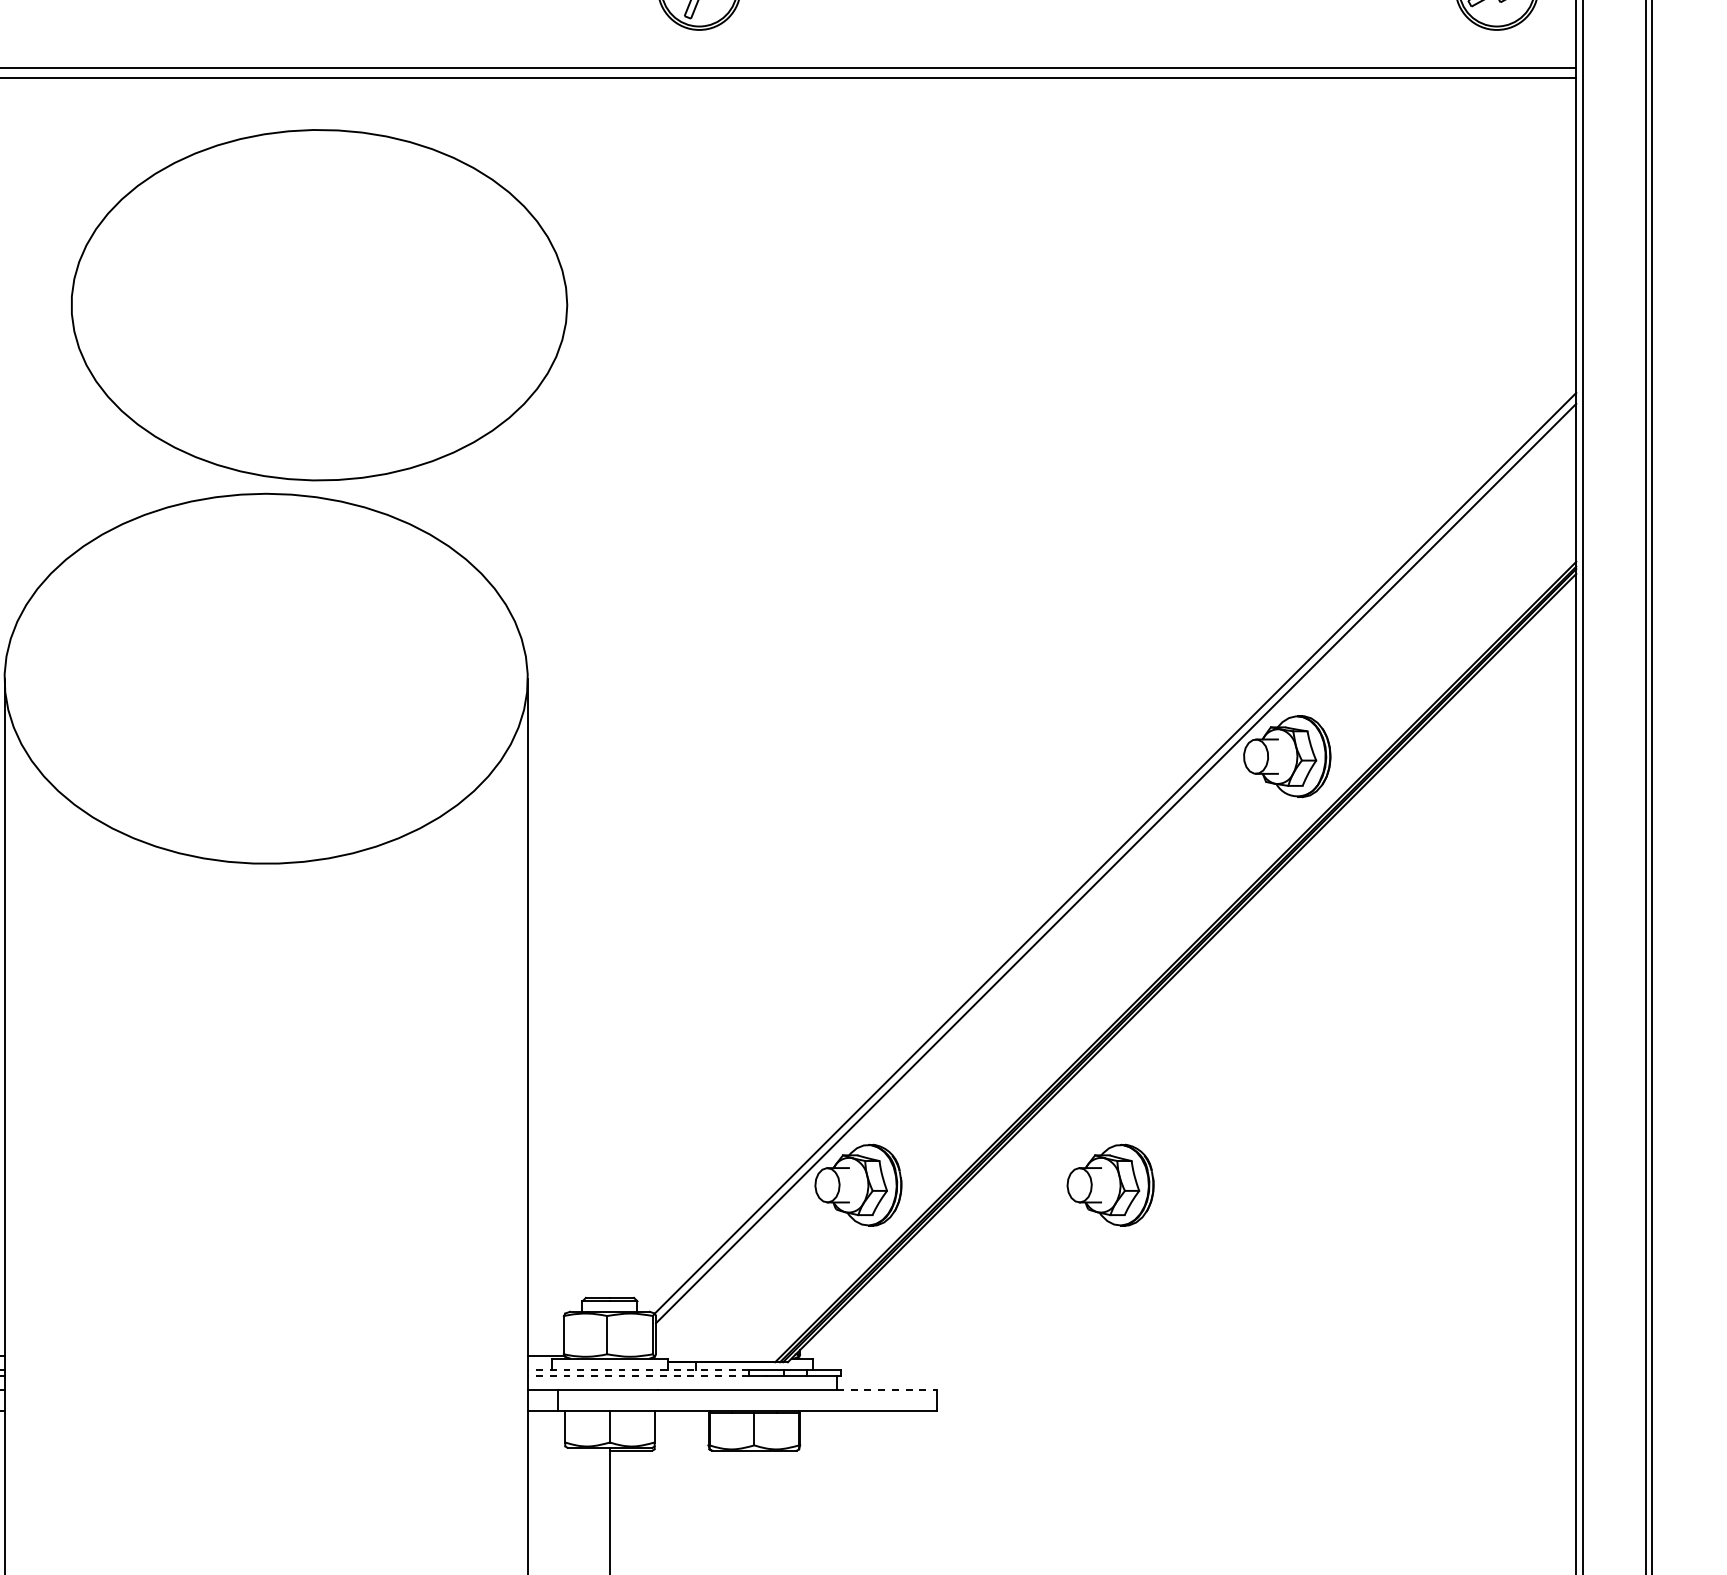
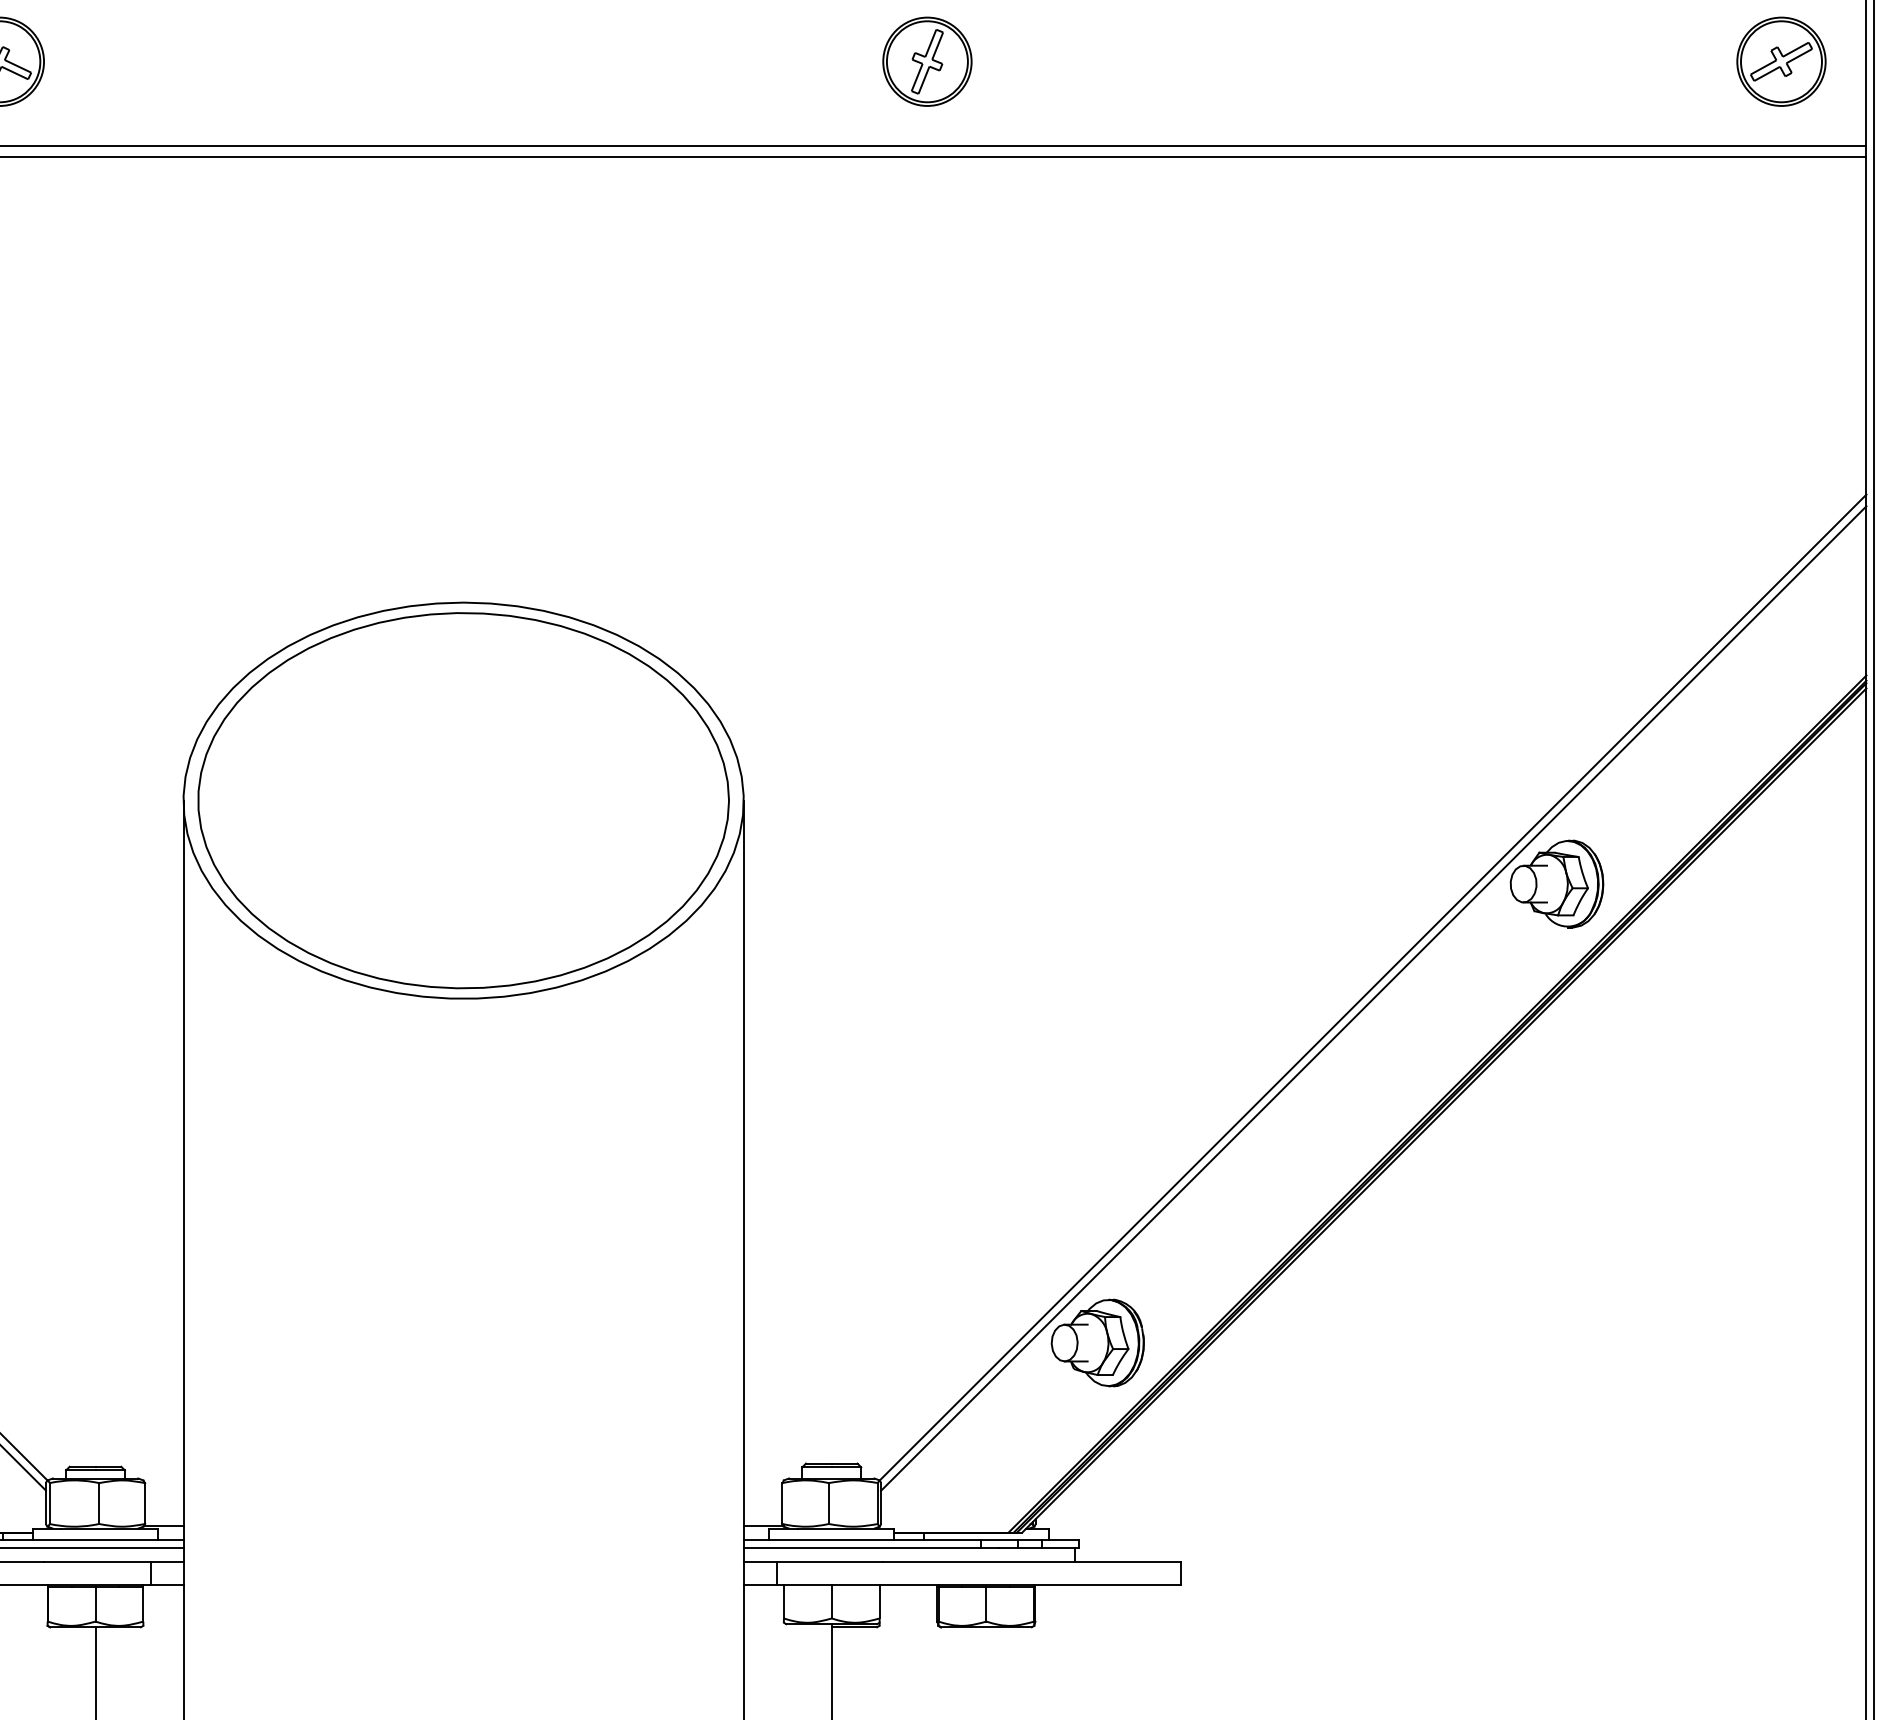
part: (319, 305) -> (463, 800), moved
part: (1110, 1184) -> (1367, 1342), removed
line: (638, 1369) -> (862, 1540), dashed -> solid
line: (638, 1376) -> (862, 1547), dashed -> solid
line: (887, 1390) -> (1128, 1562), dashed -> solid

